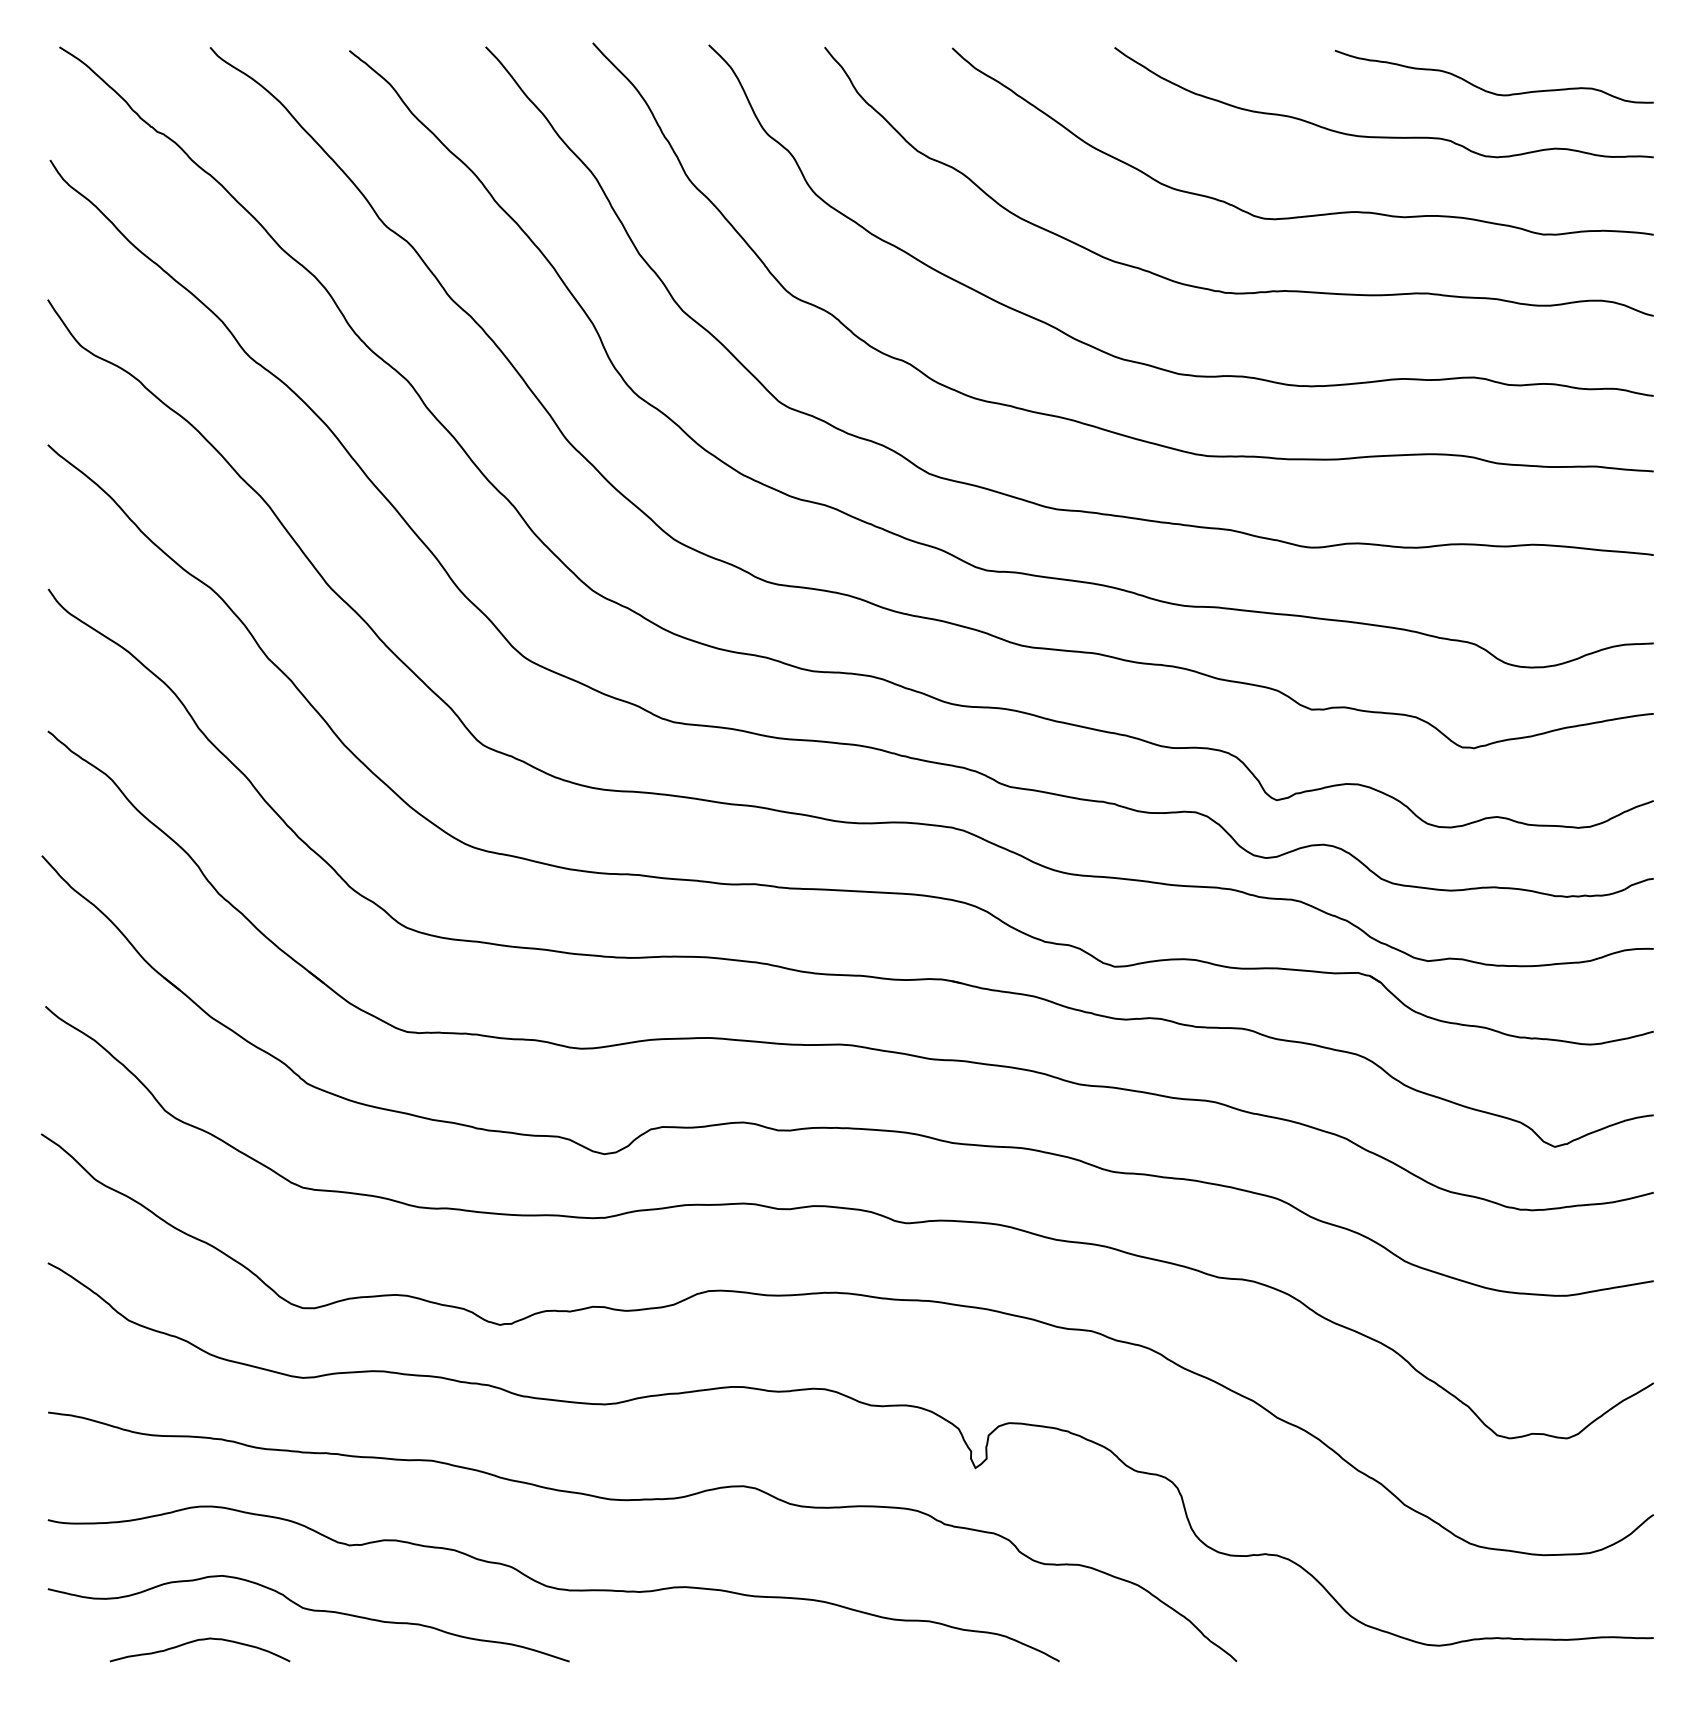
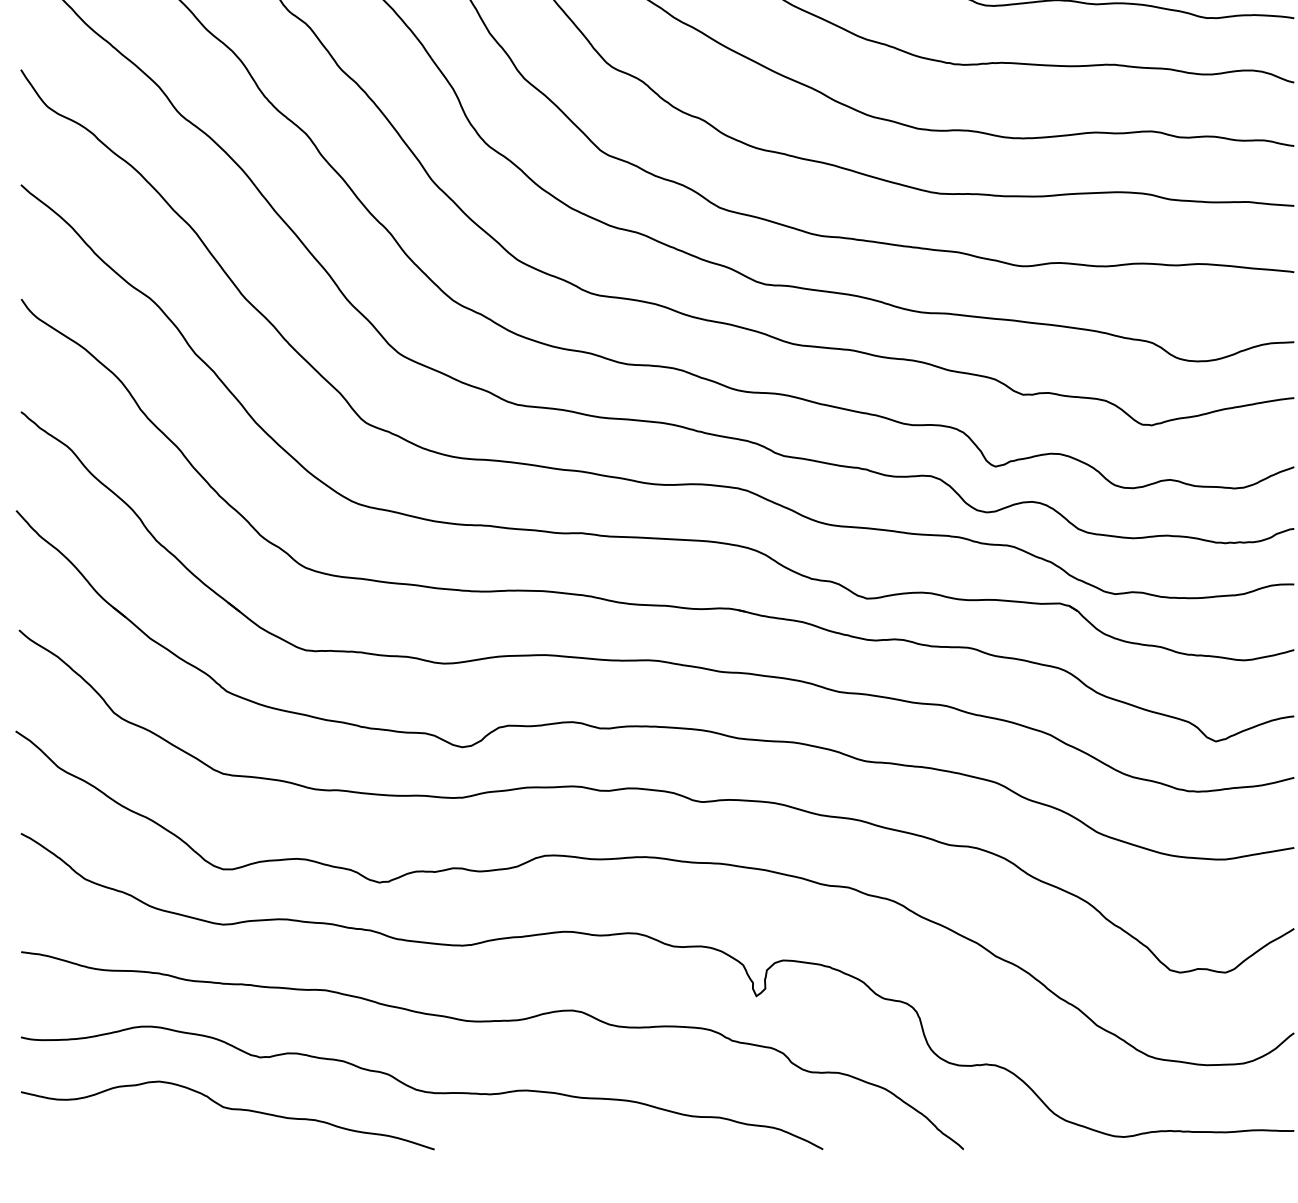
curve: (197, 1641) -> (139, 1133), removed

